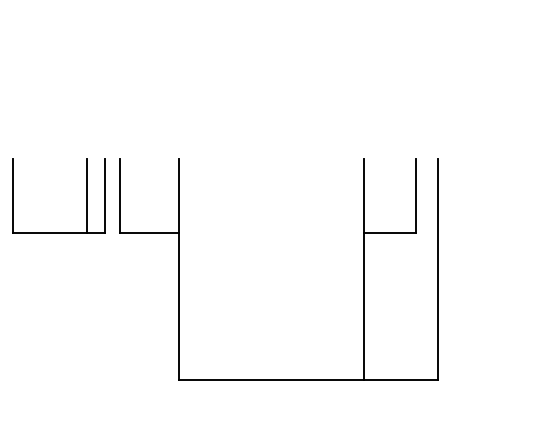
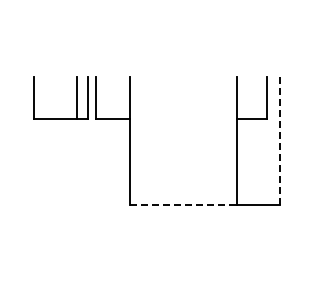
line: (437, 269) -> (279, 140), solid -> dashed
line: (273, 379) -> (184, 204), solid -> dashed

